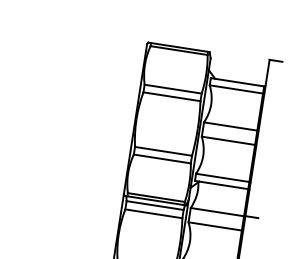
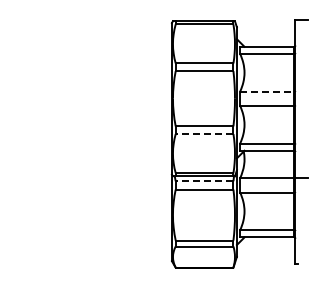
line: (231, 126) -> (267, 91), solid -> dashed
line: (162, 159) -> (204, 134), solid -> dashed
line: (155, 205) -> (204, 181), solid -> dashed

